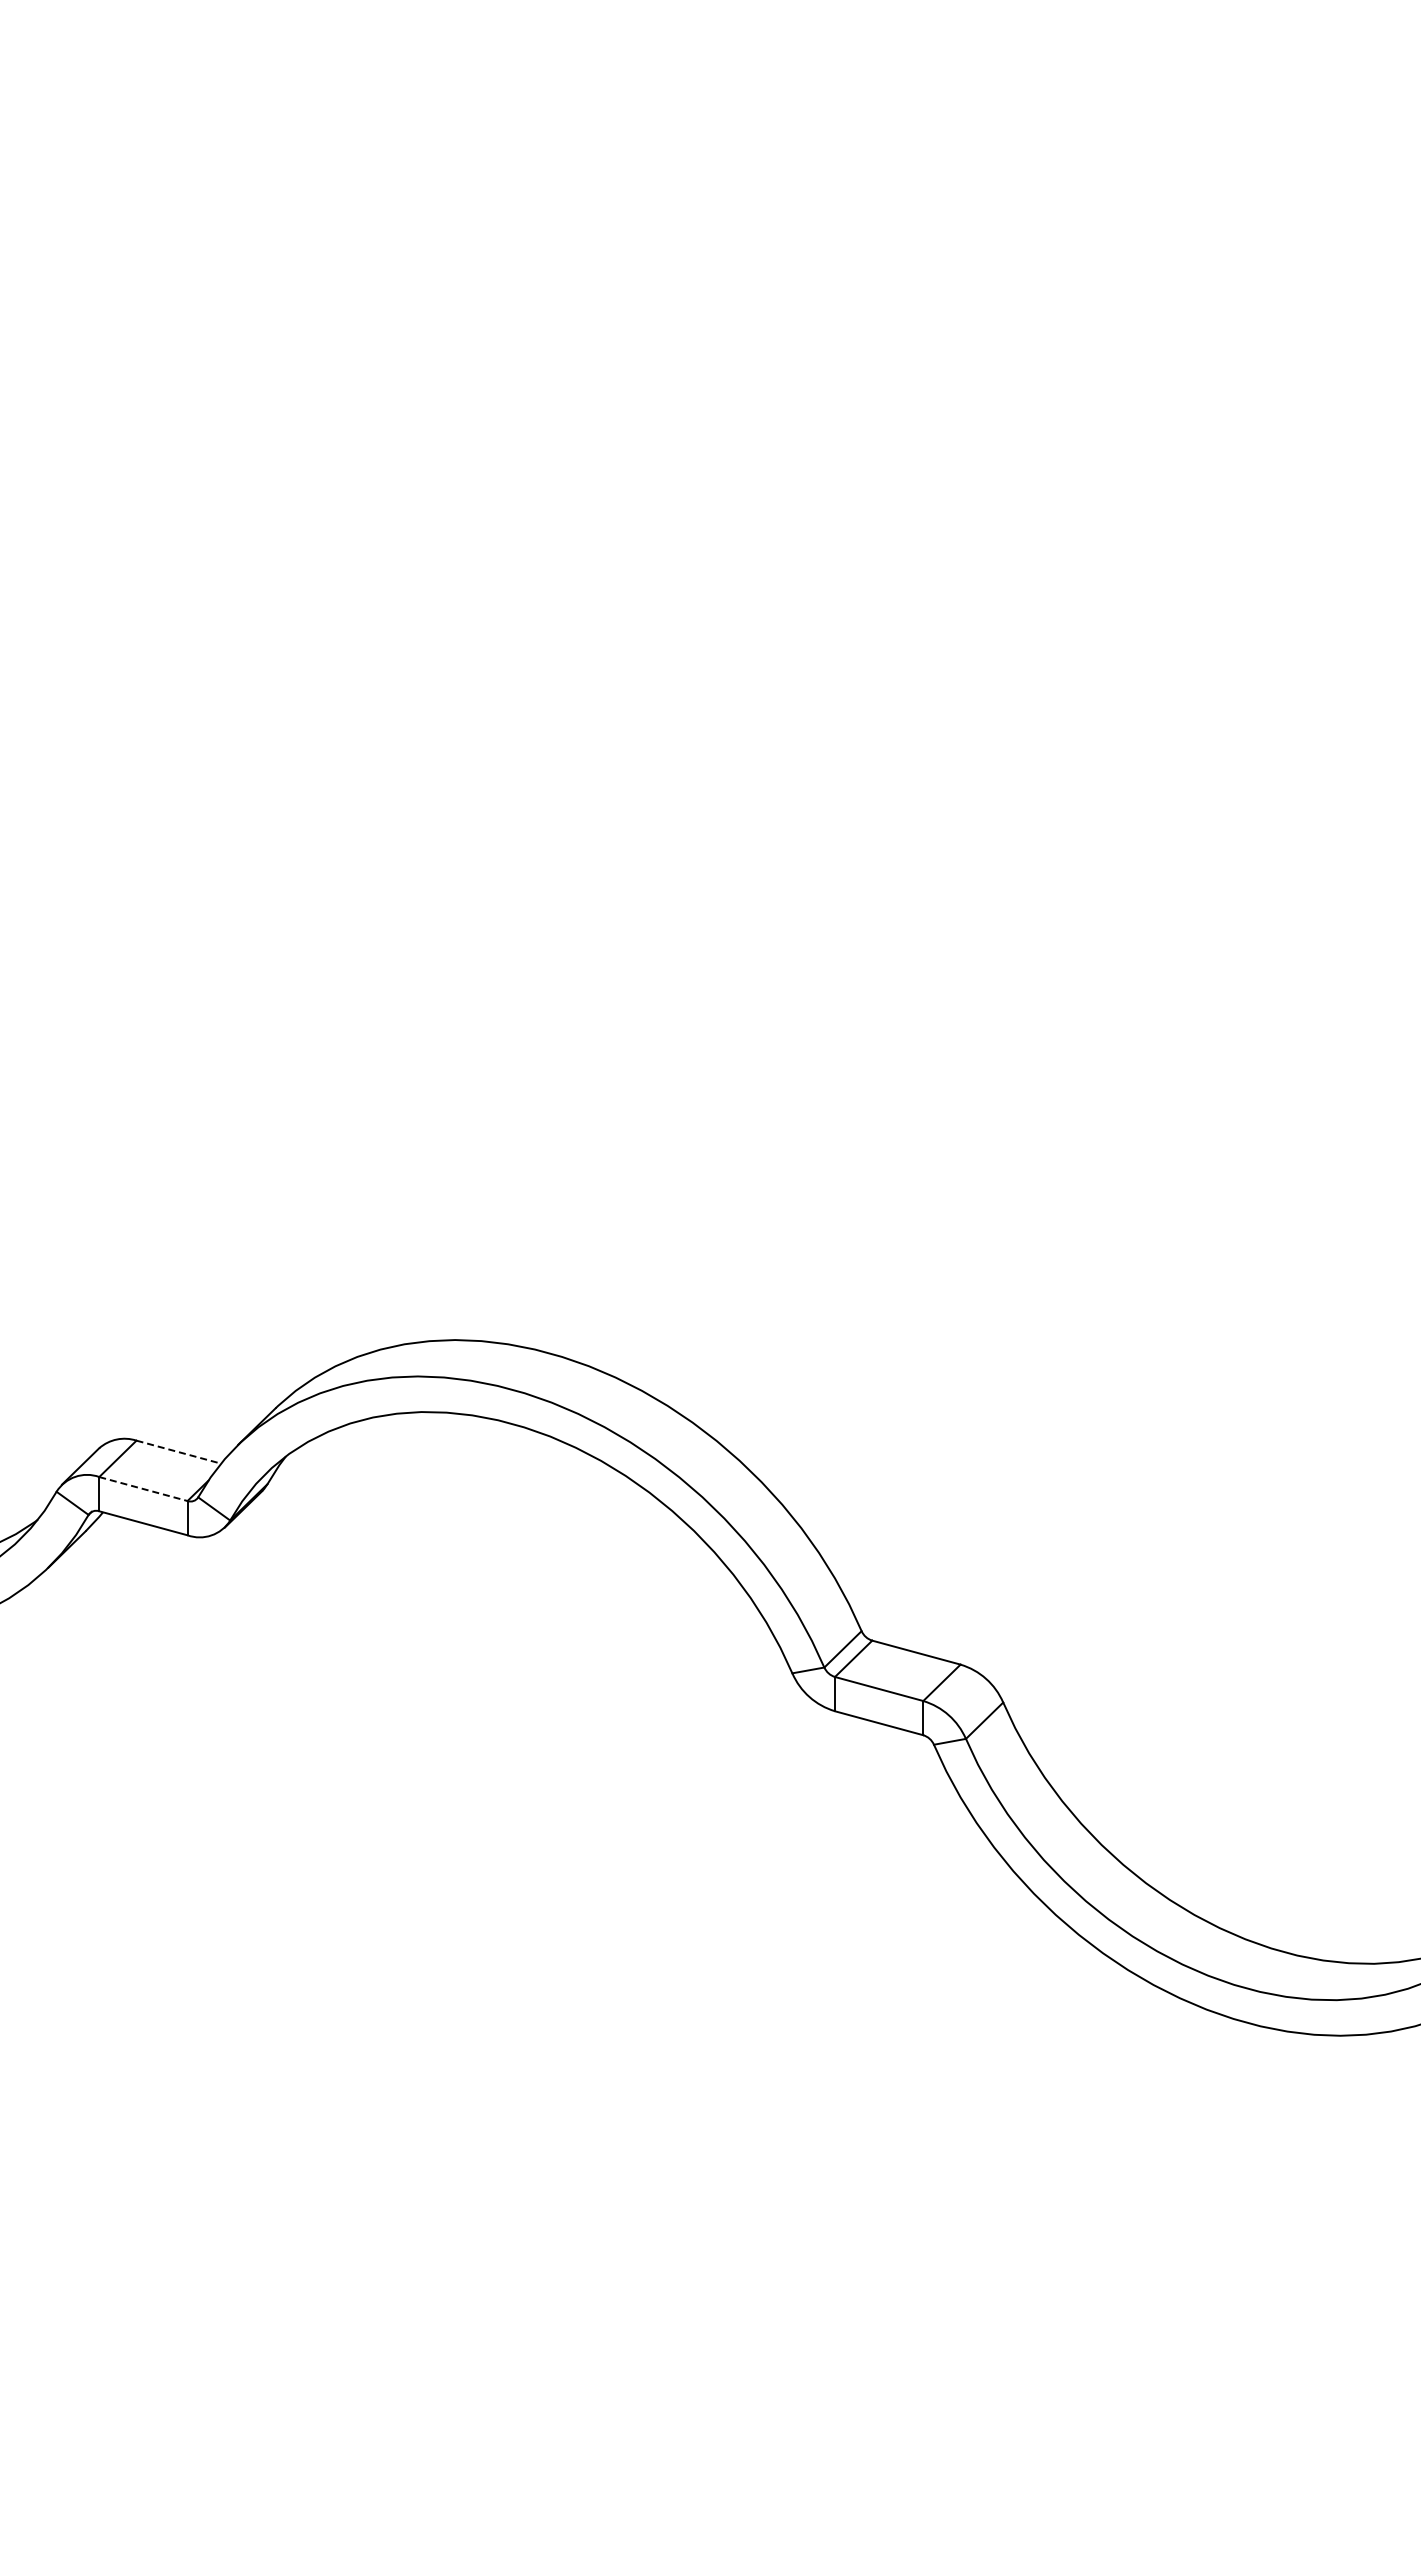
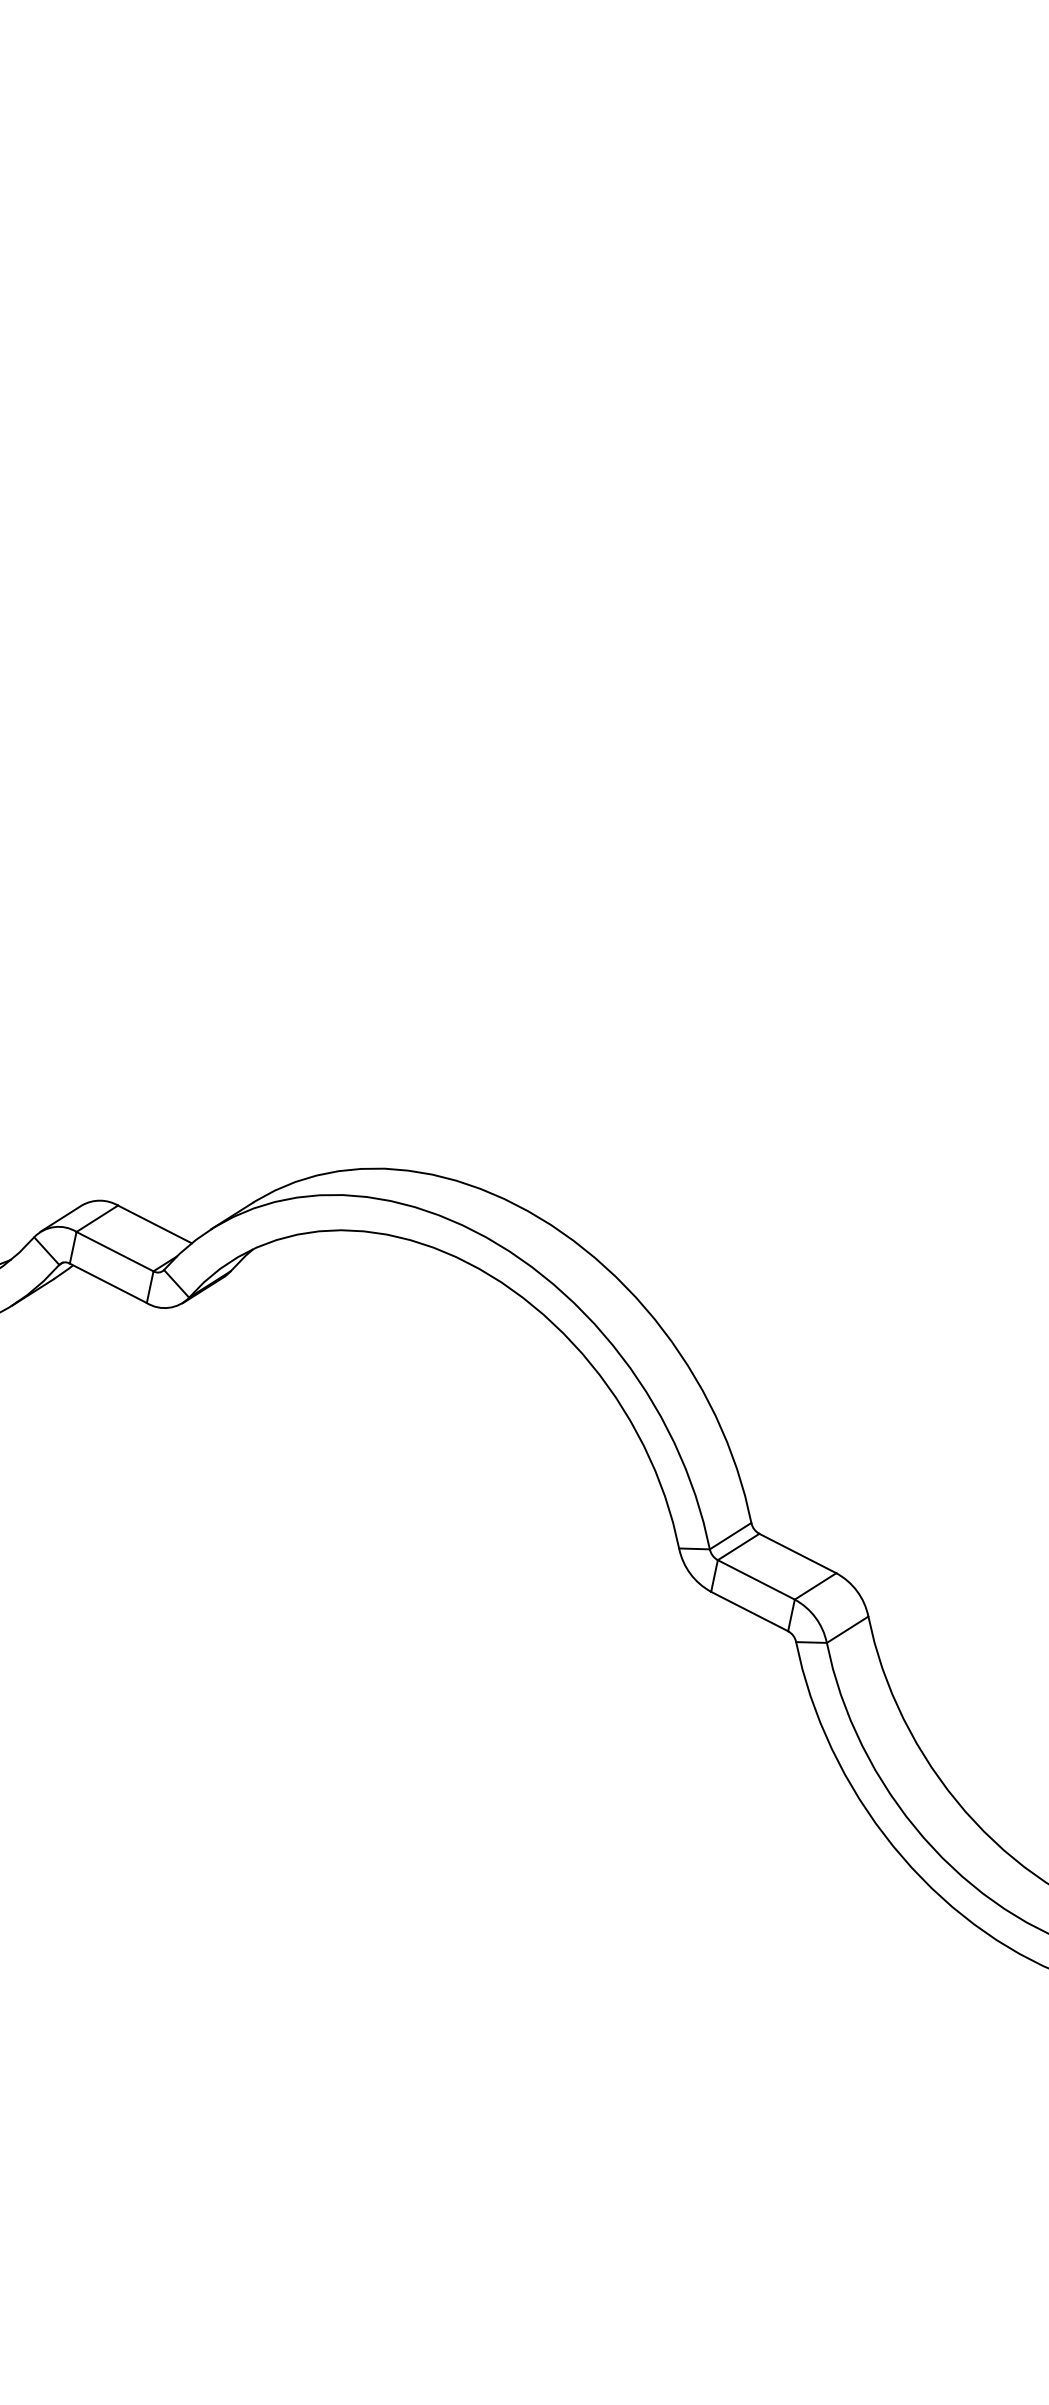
line: (178, 1452) -> (154, 1224), dashed -> solid
line: (143, 1489) -> (115, 1252), dashed -> solid

